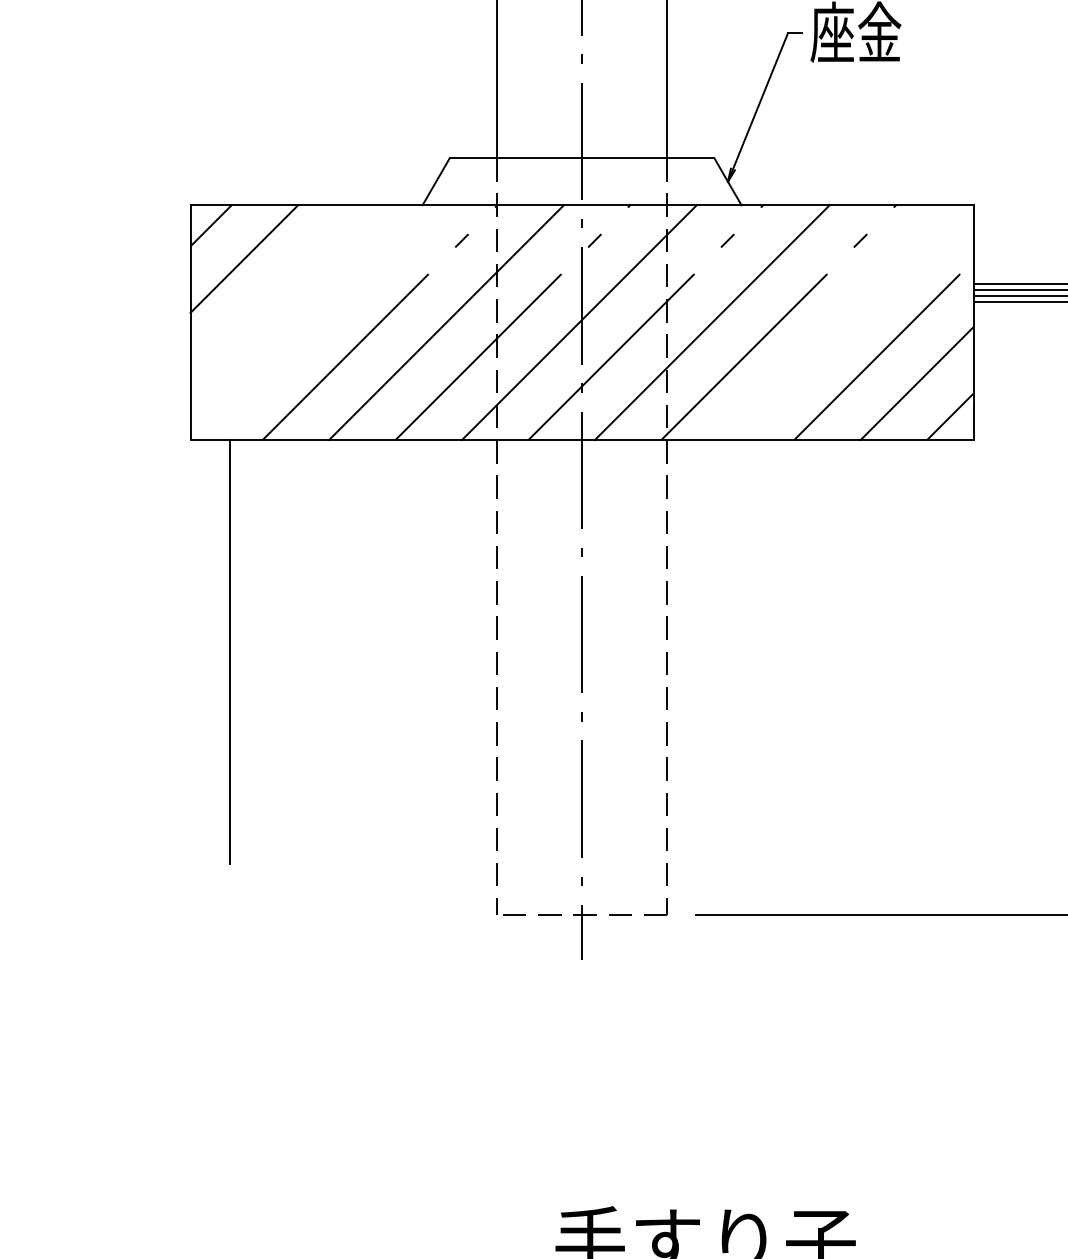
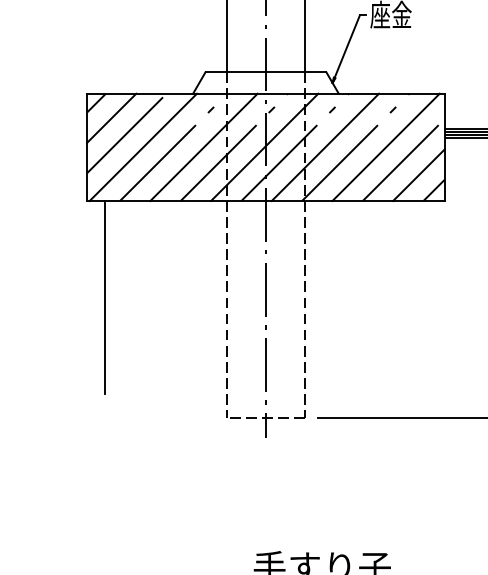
line: (276, 292) -> (126, 133), added
line: (311, 322) -> (142, 147), added
line: (843, 322) -> (385, 147), added

